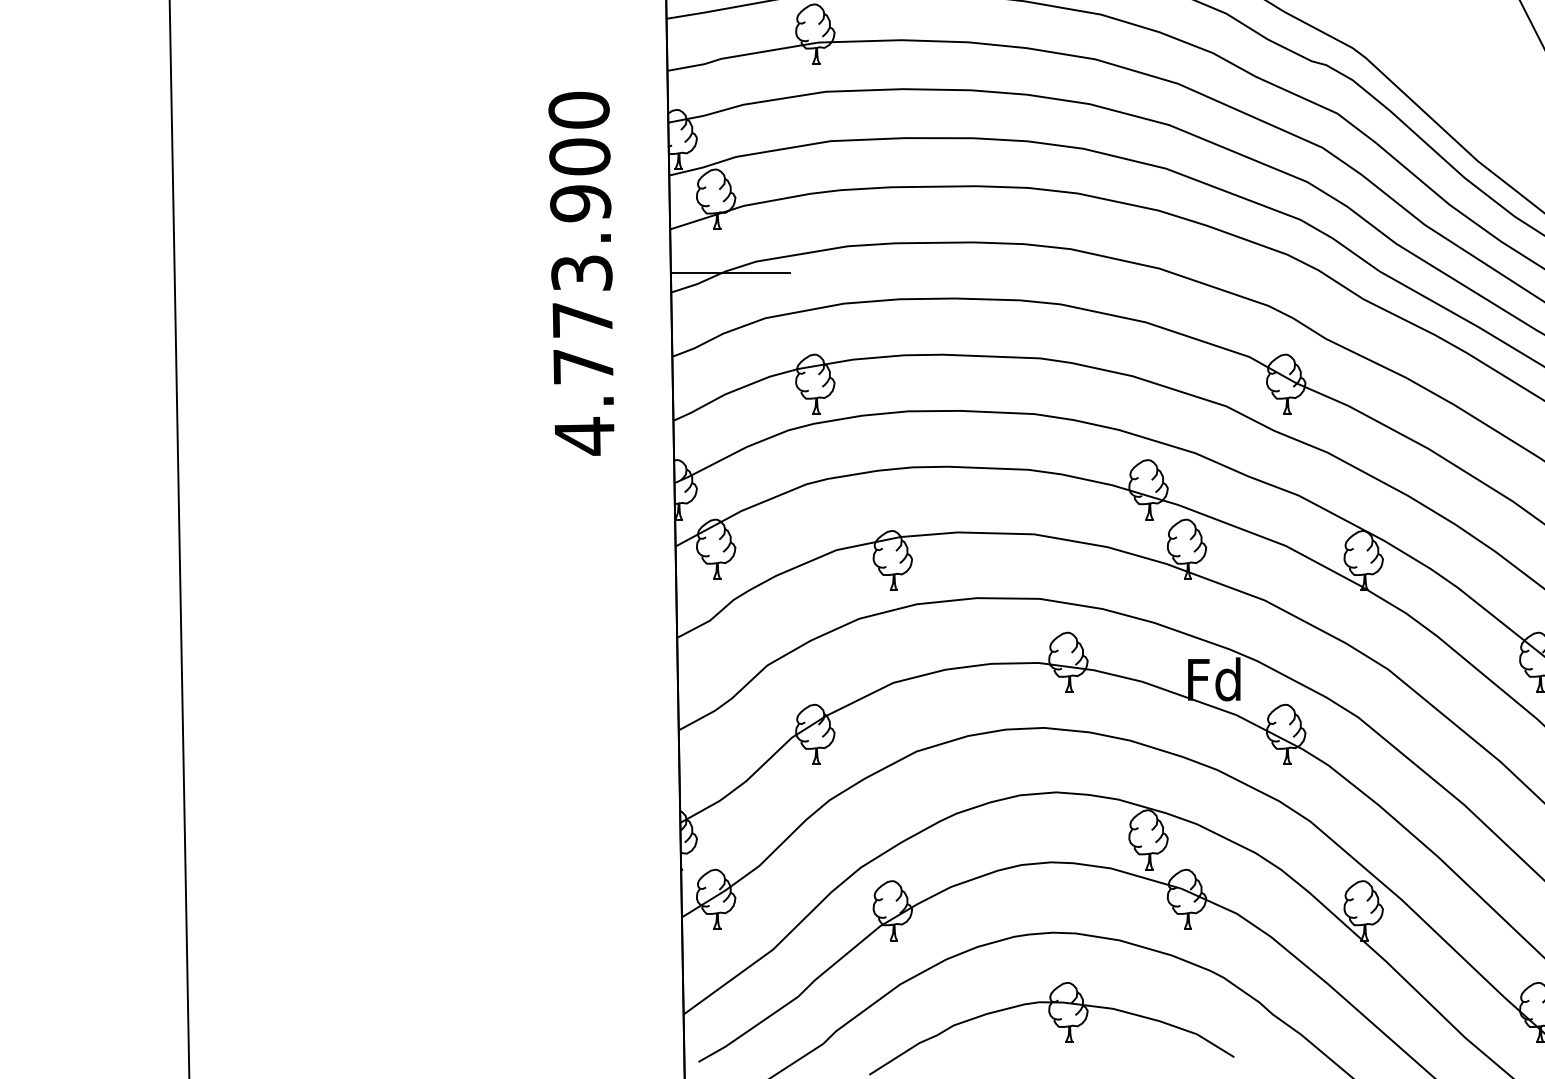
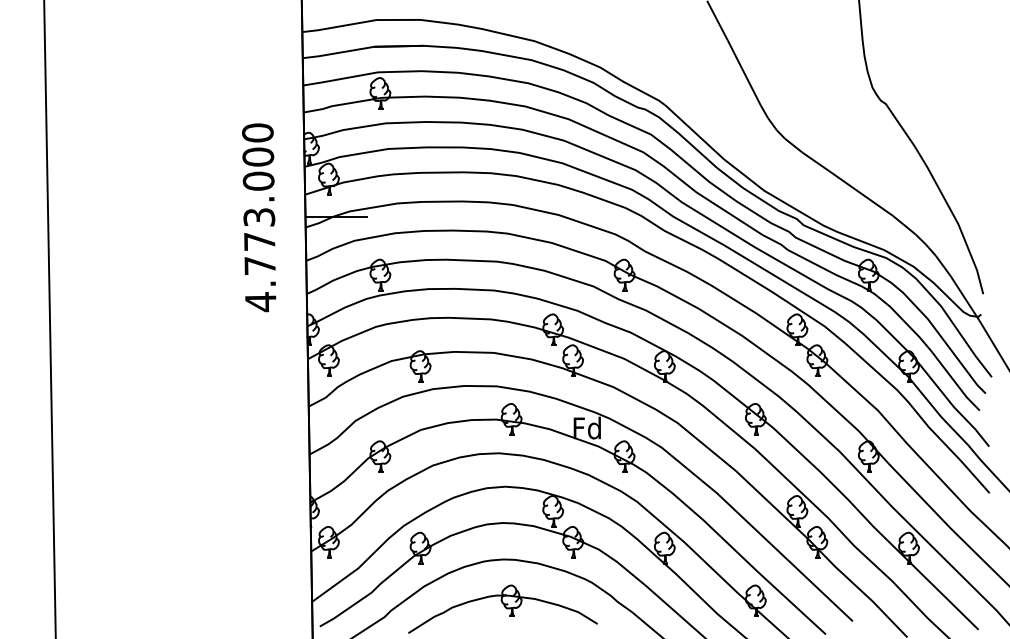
text: (580, 201) -> (258, 180), 4.773.900 -> 4.773.000

